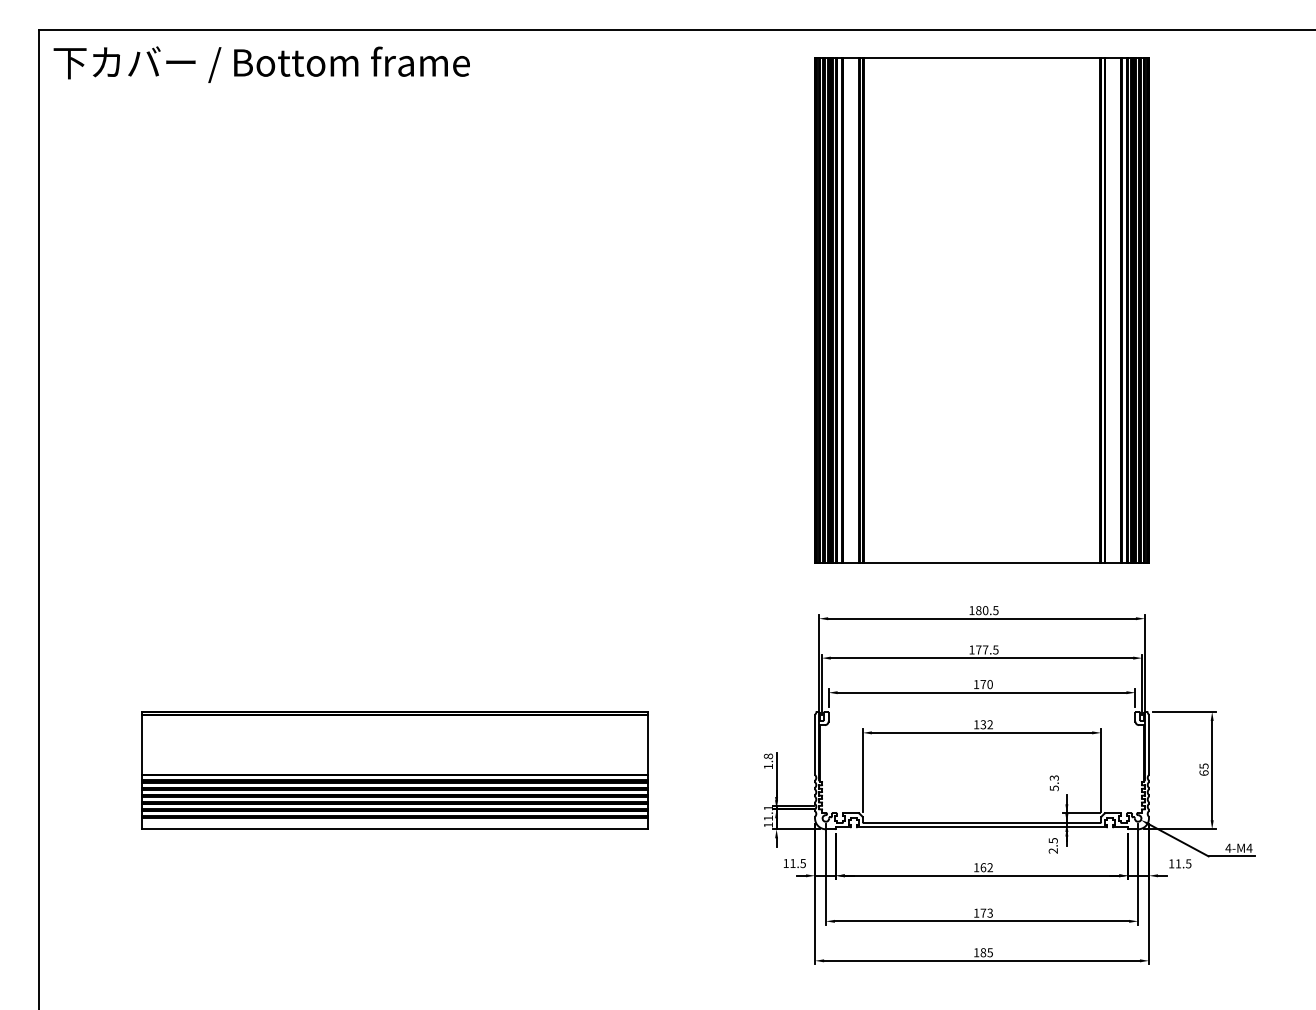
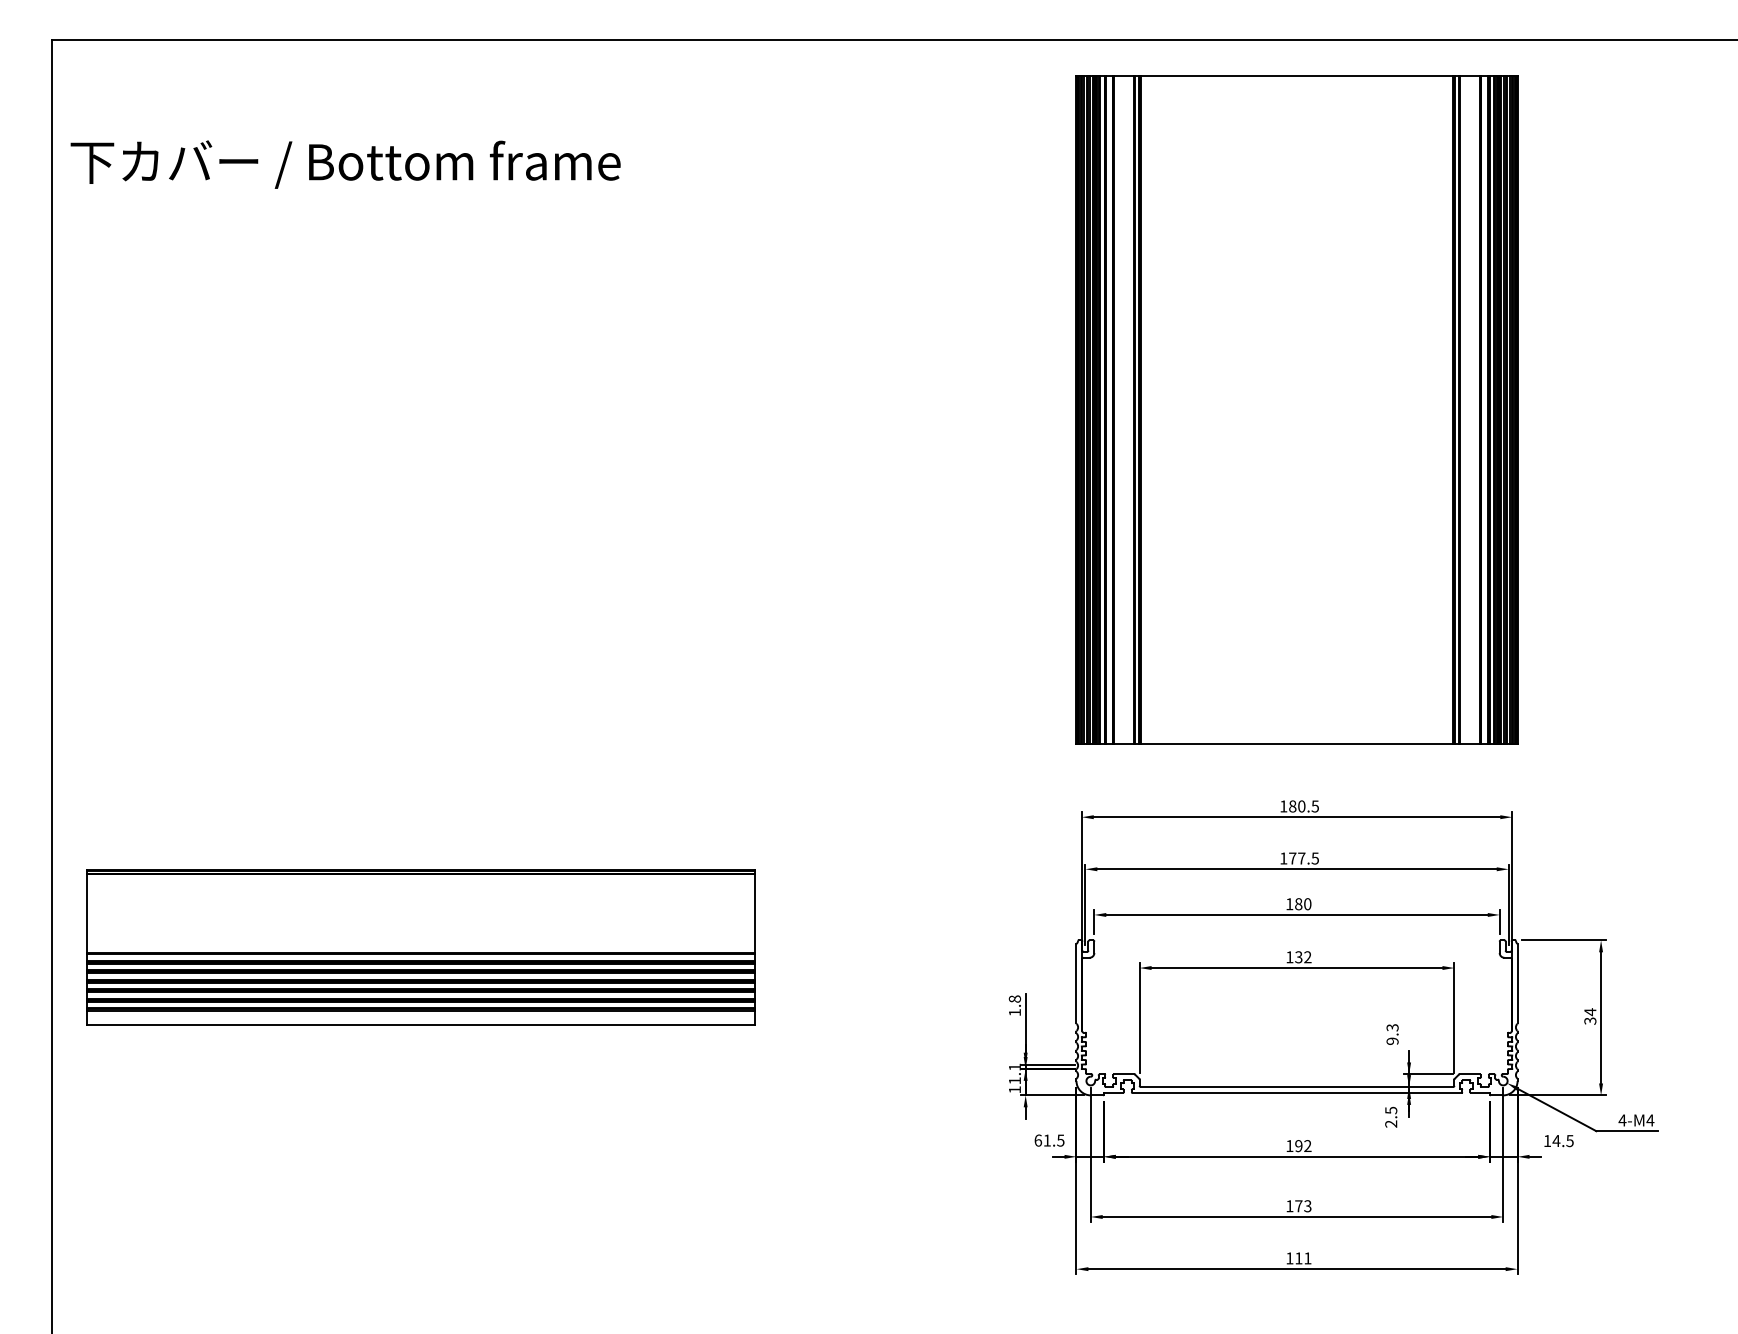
text: (261, 64) -> (345, 164), moved
text: (983, 684) -> (1298, 904), 170 -> 180
text: (1203, 769) -> (1589, 1016), 65 -> 34
part: (394, 770) -> (420, 947), moved
text: (1053, 788) -> (1391, 1041), 5.3 -> 9.3
text: (785, 863) -> (1037, 1140), 11.5 -> 61.5
text: (1178, 863) -> (1556, 1140), 11.5 -> 14.5
text: (983, 867) -> (1298, 1145), 162 -> 192
text: (986, 952) -> (1302, 1258), 185 -> 111

